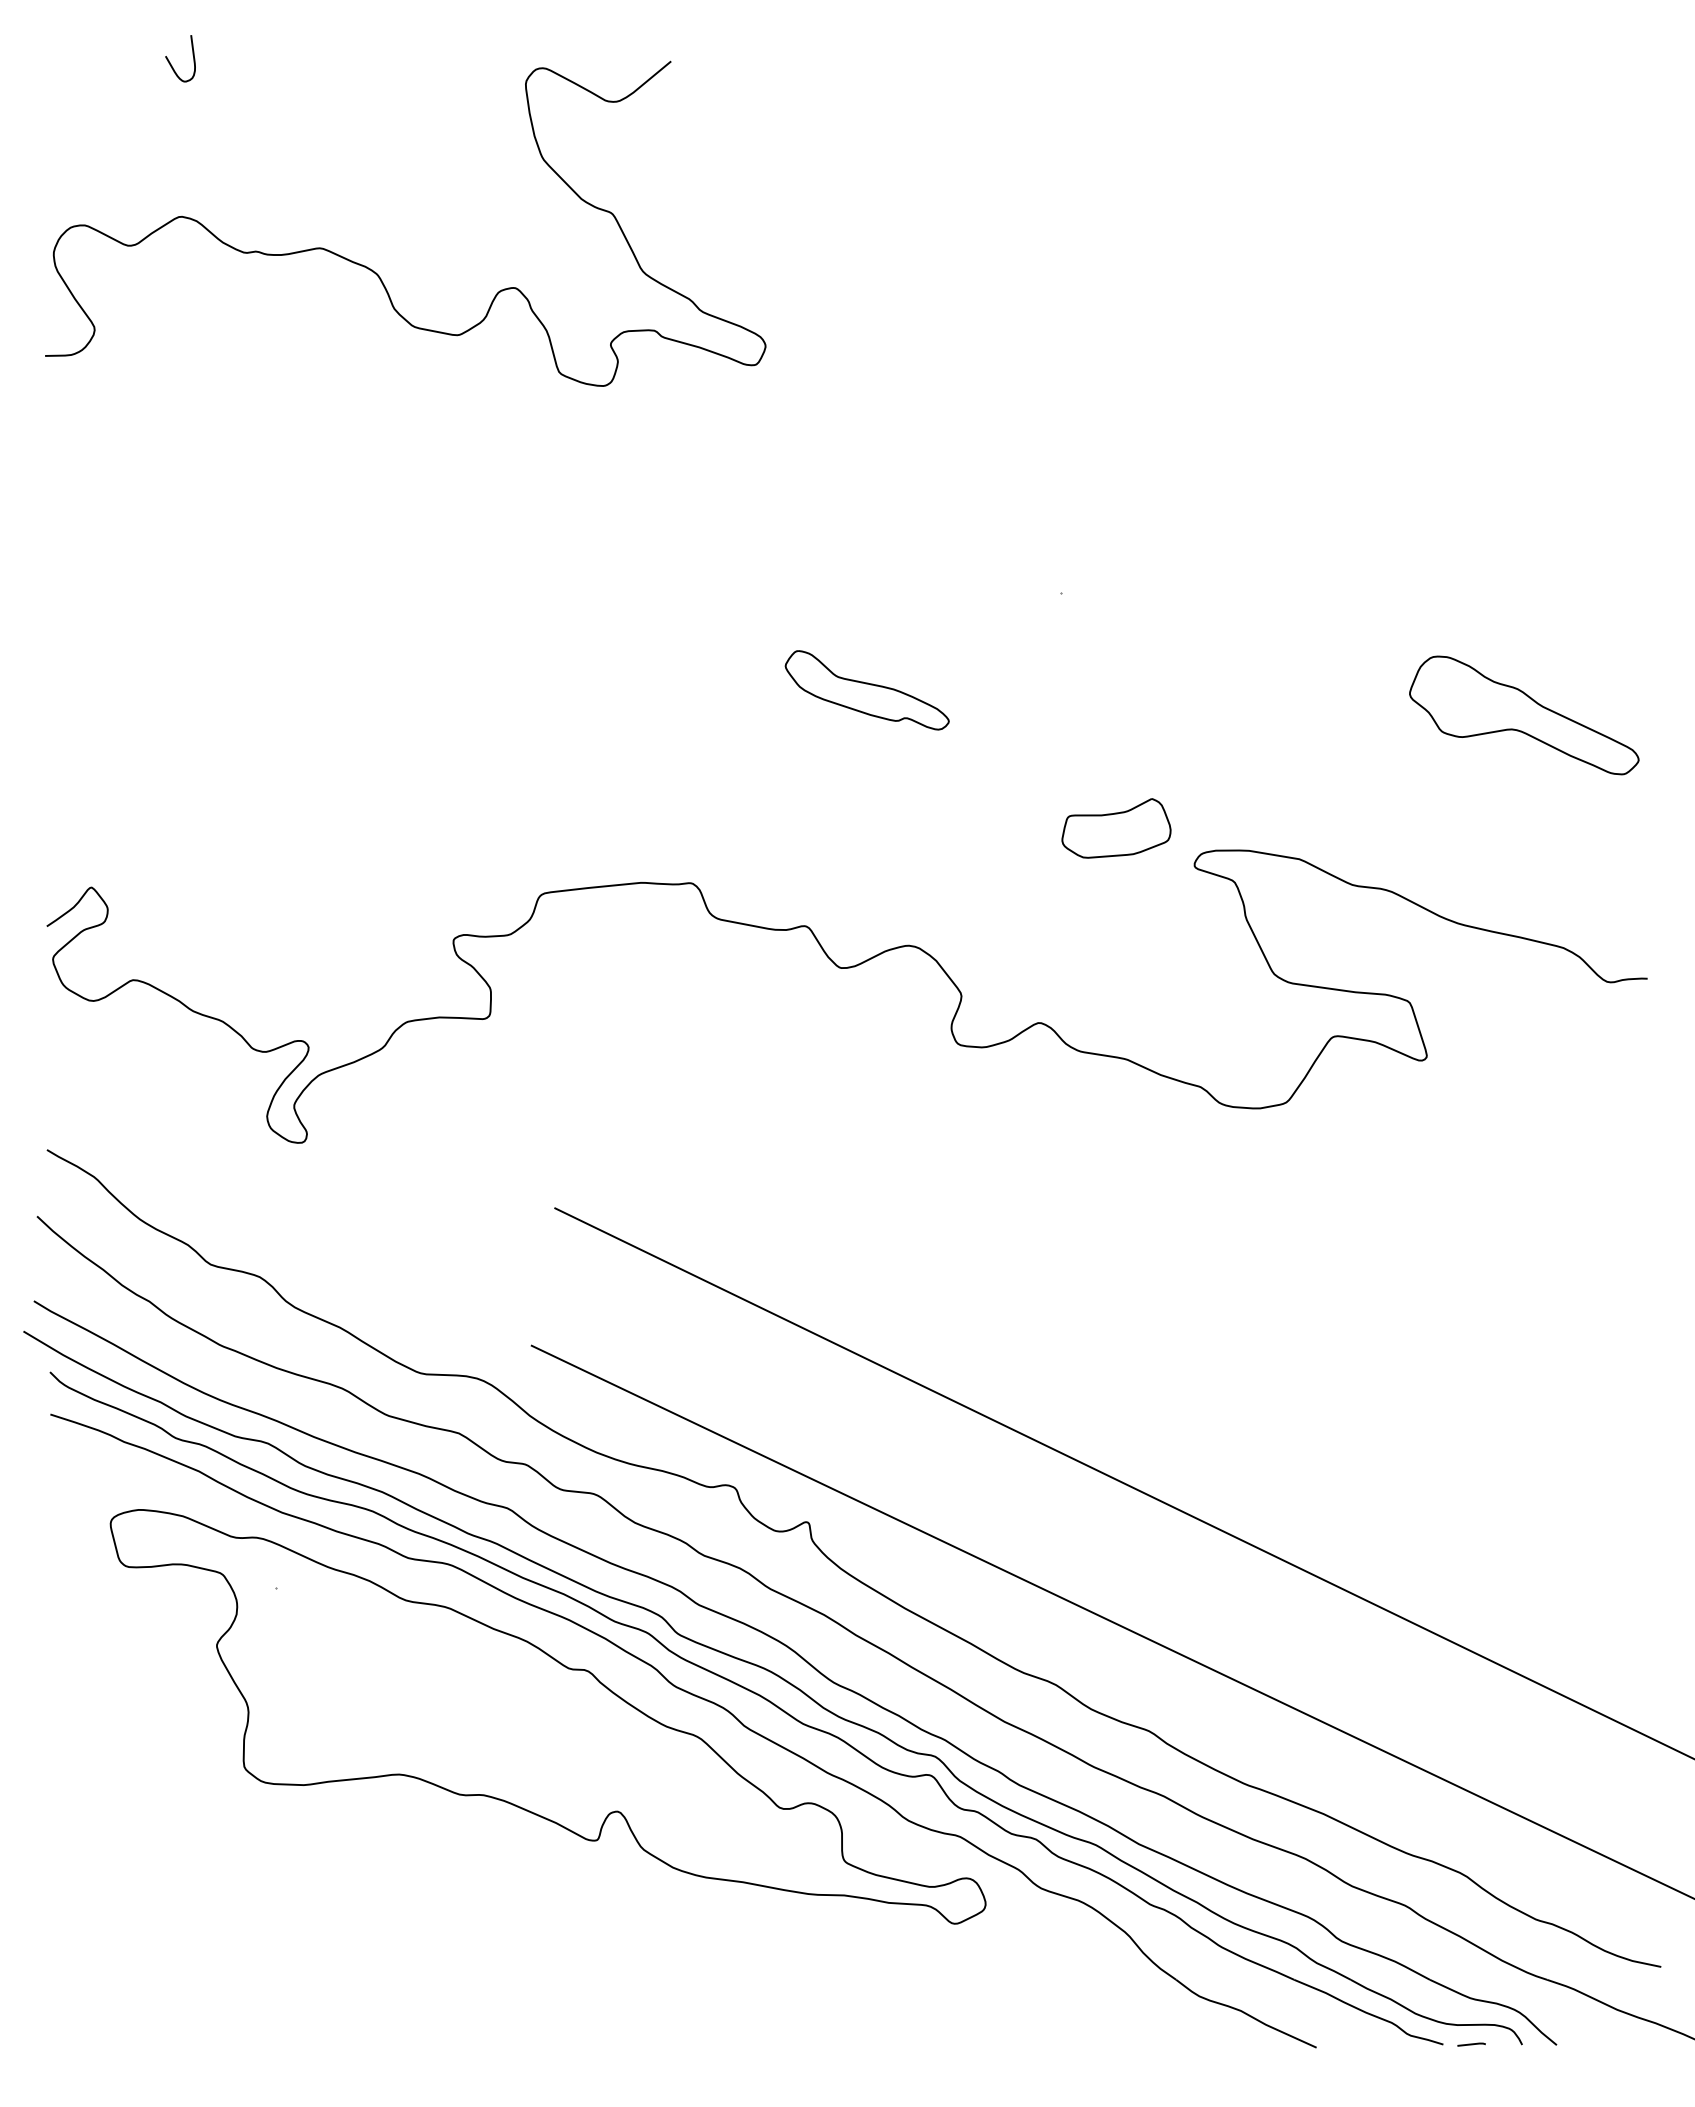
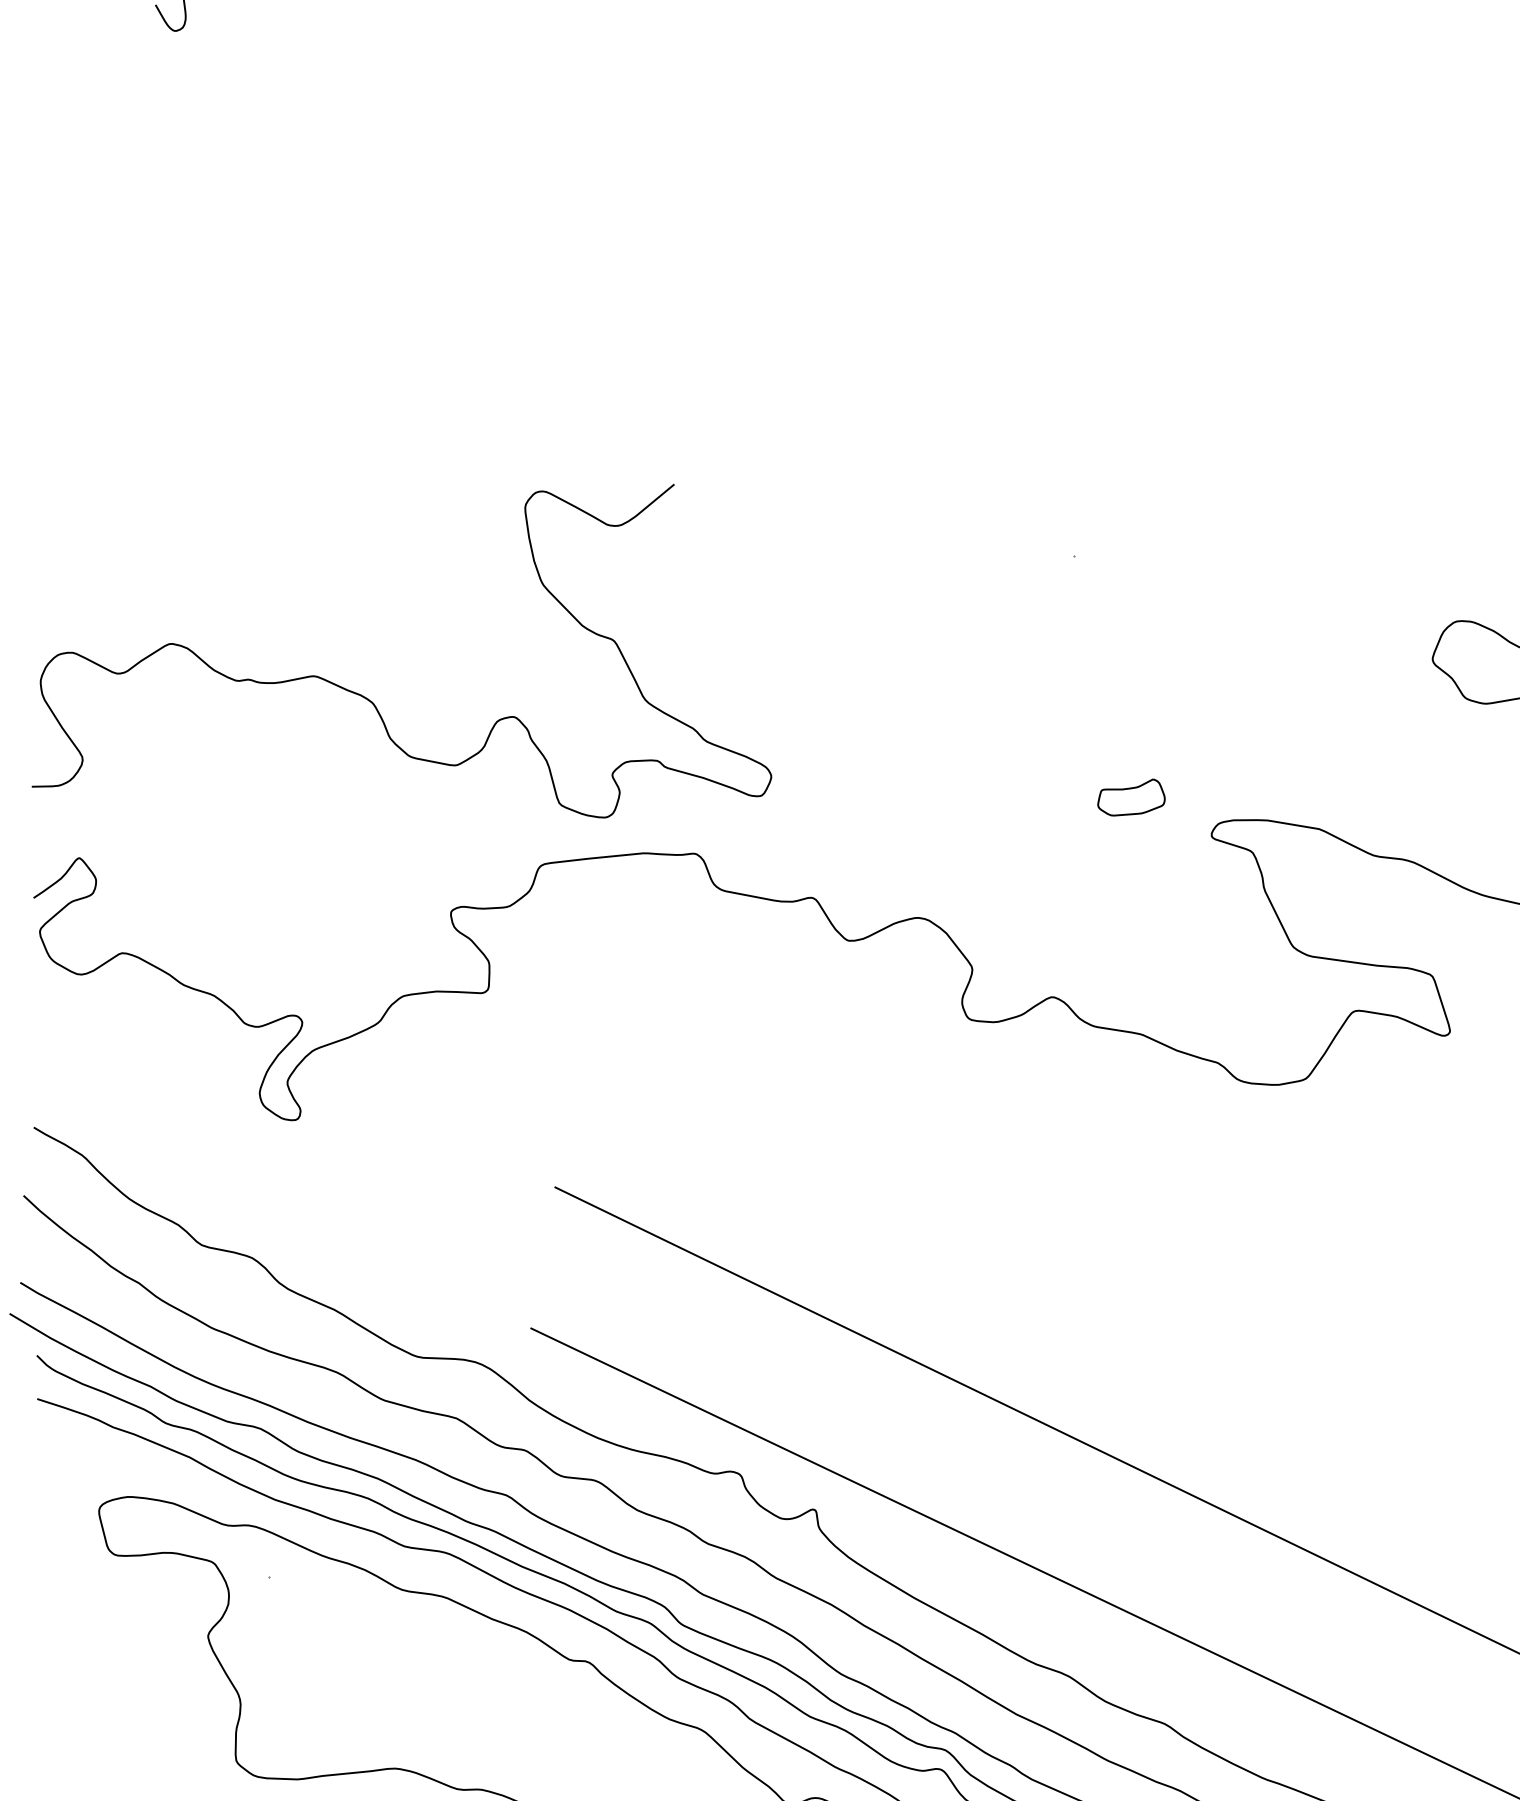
curve: (372, 269) -> (367, 697), moved
part: (866, 690) -> (874, 655), removed
part: (1116, 828) -> (1131, 797), size x0.6

